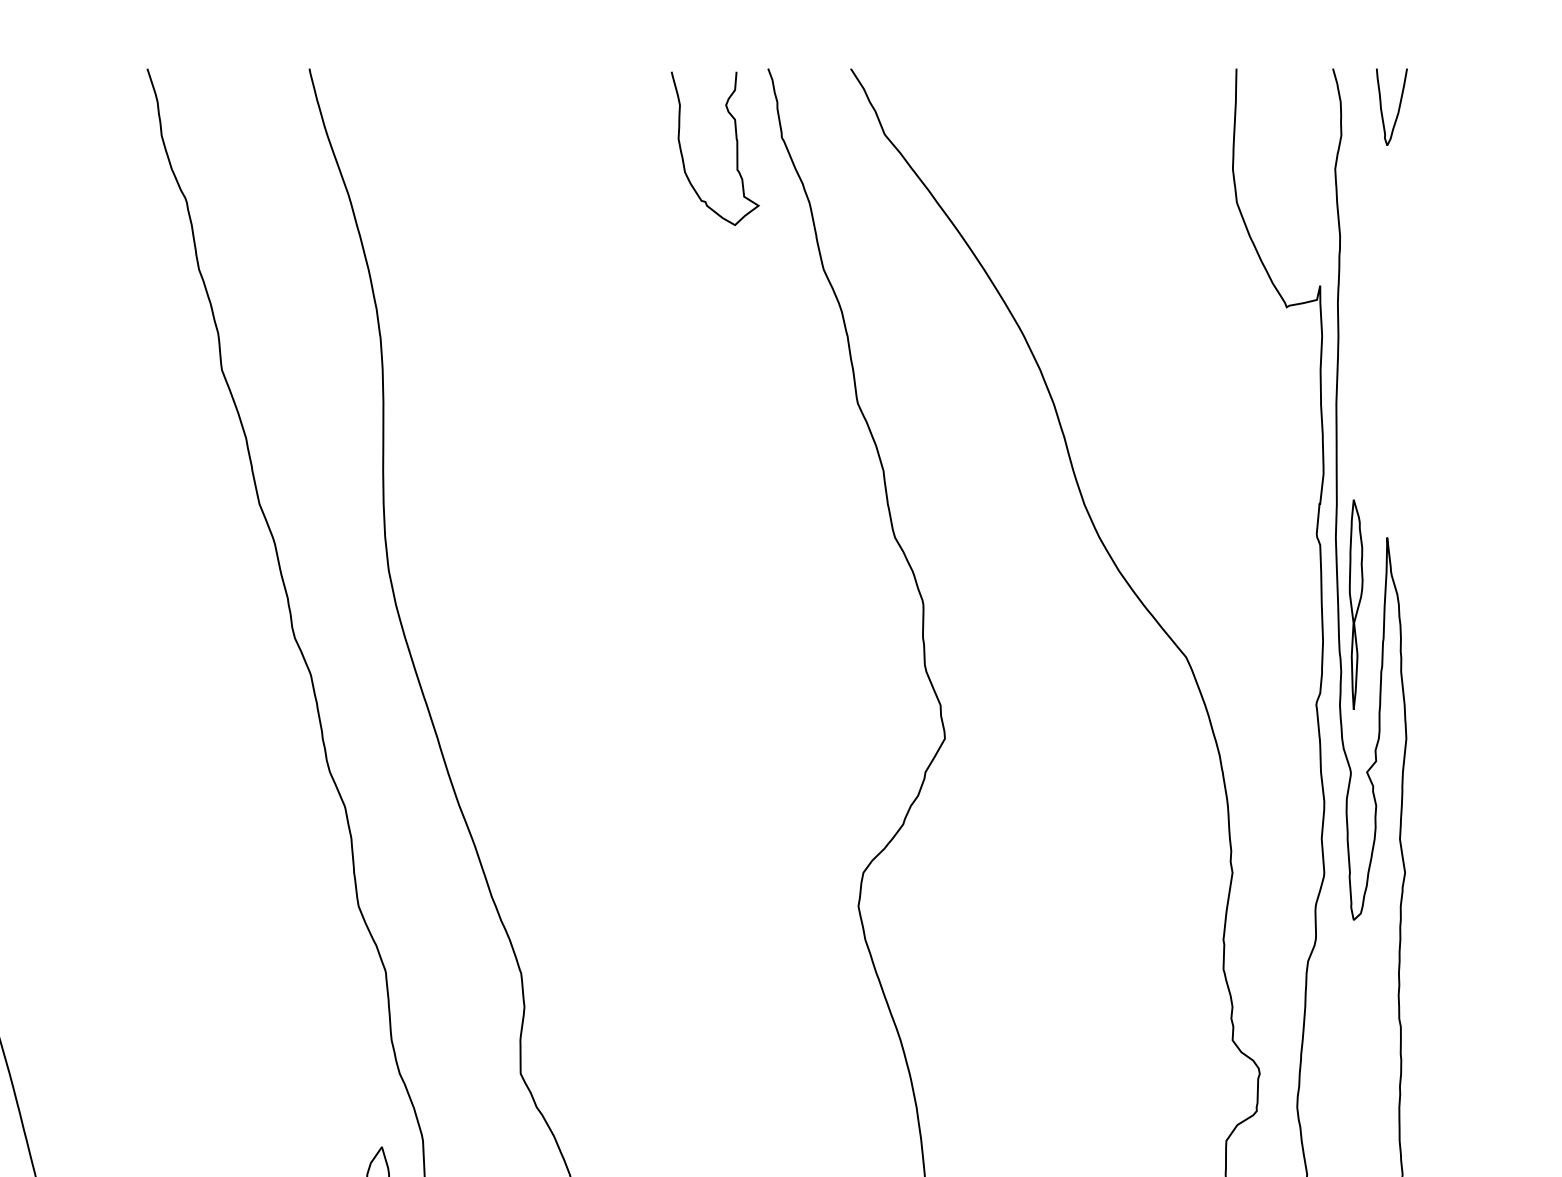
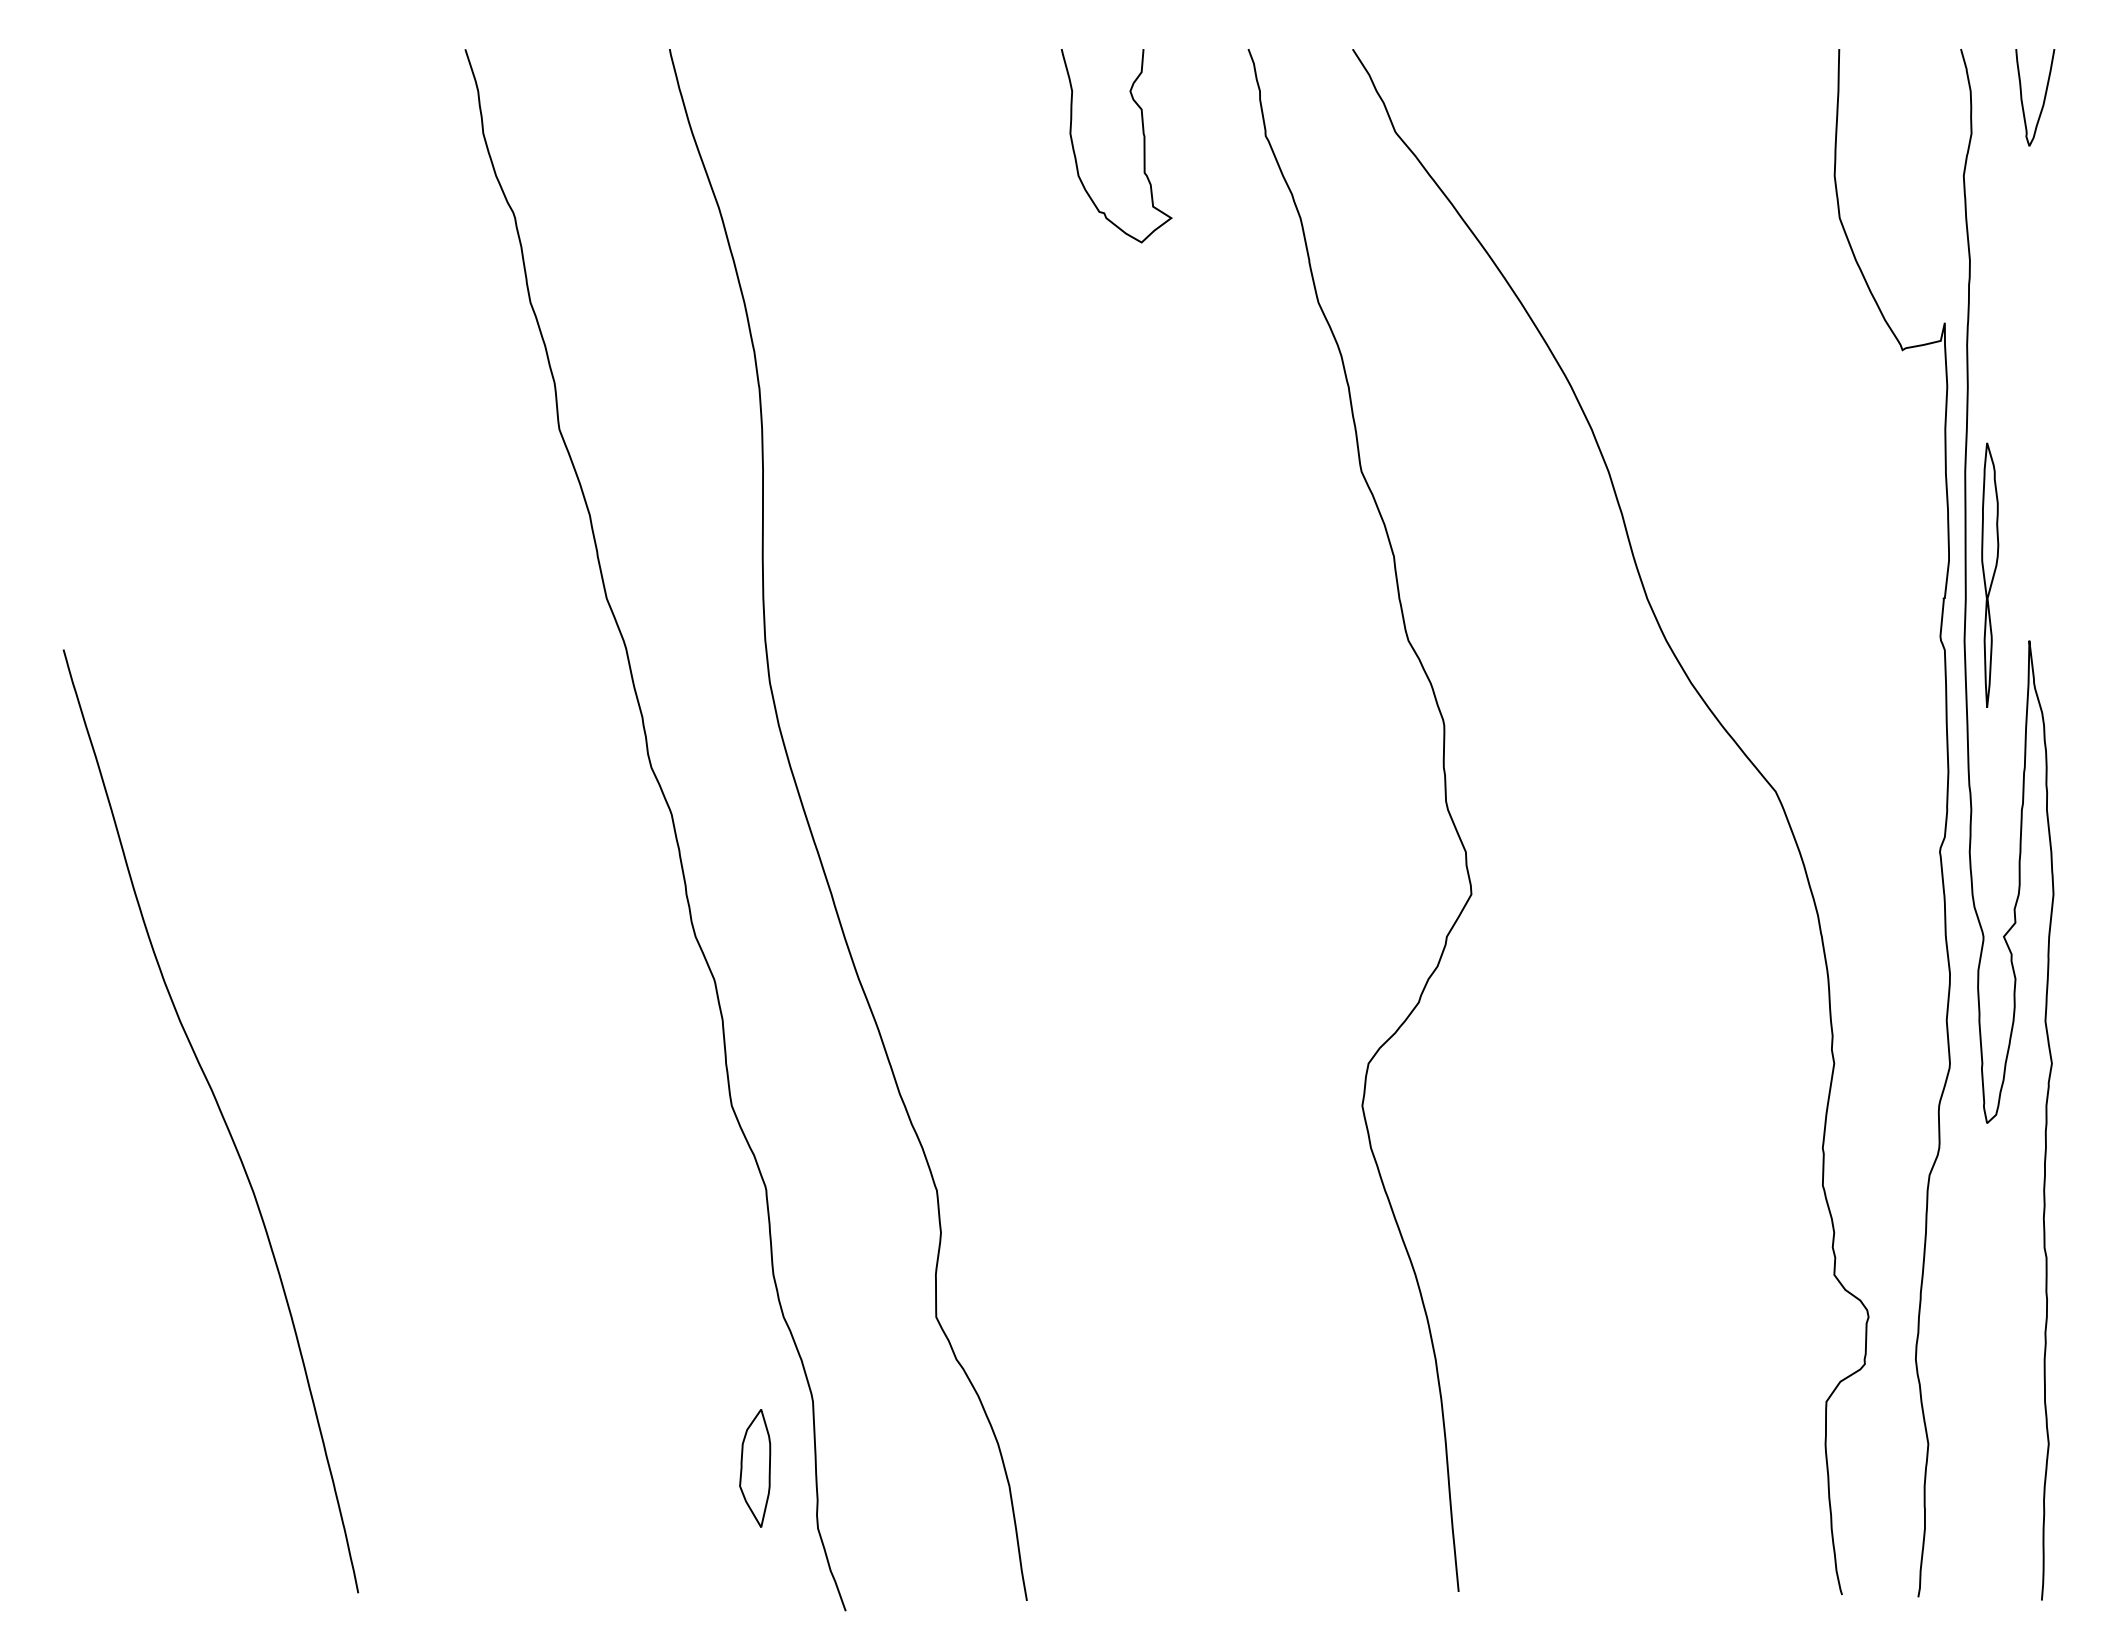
curve: (736, 149) -> (1143, 146), moved
part: (1356, 604) -> (1990, 574), moved

